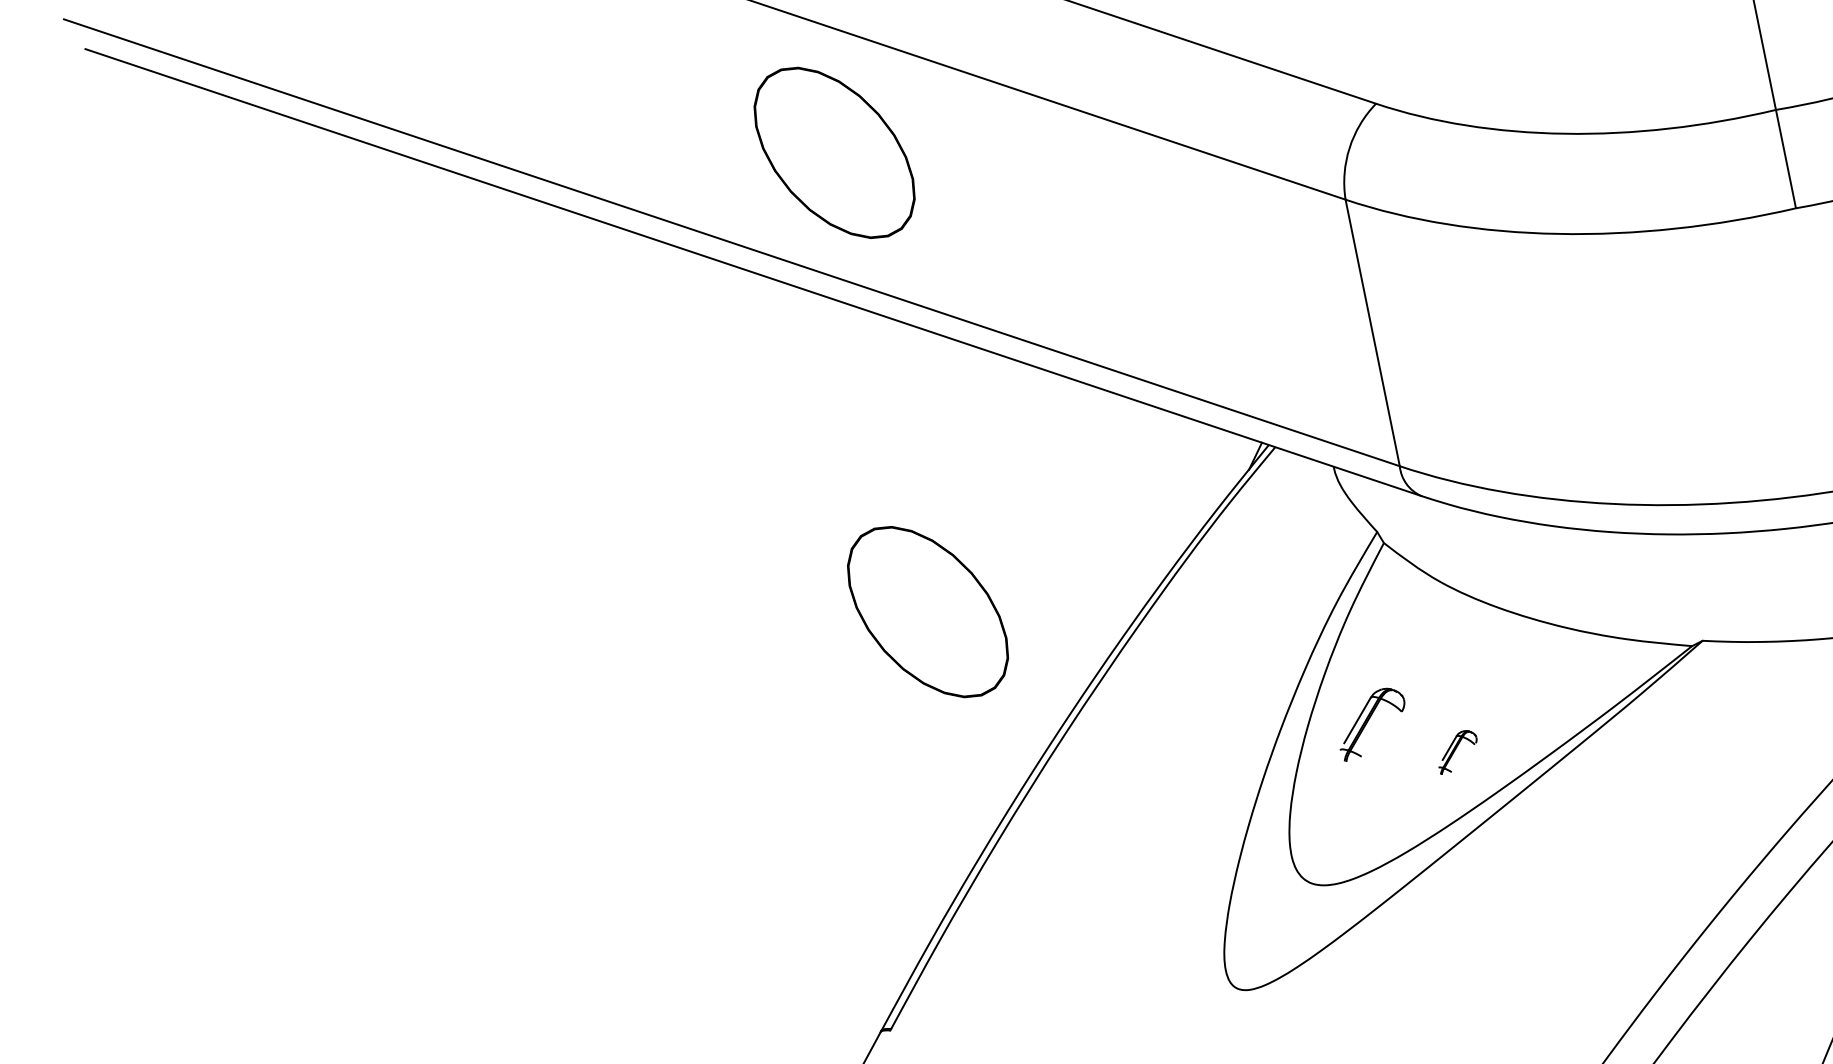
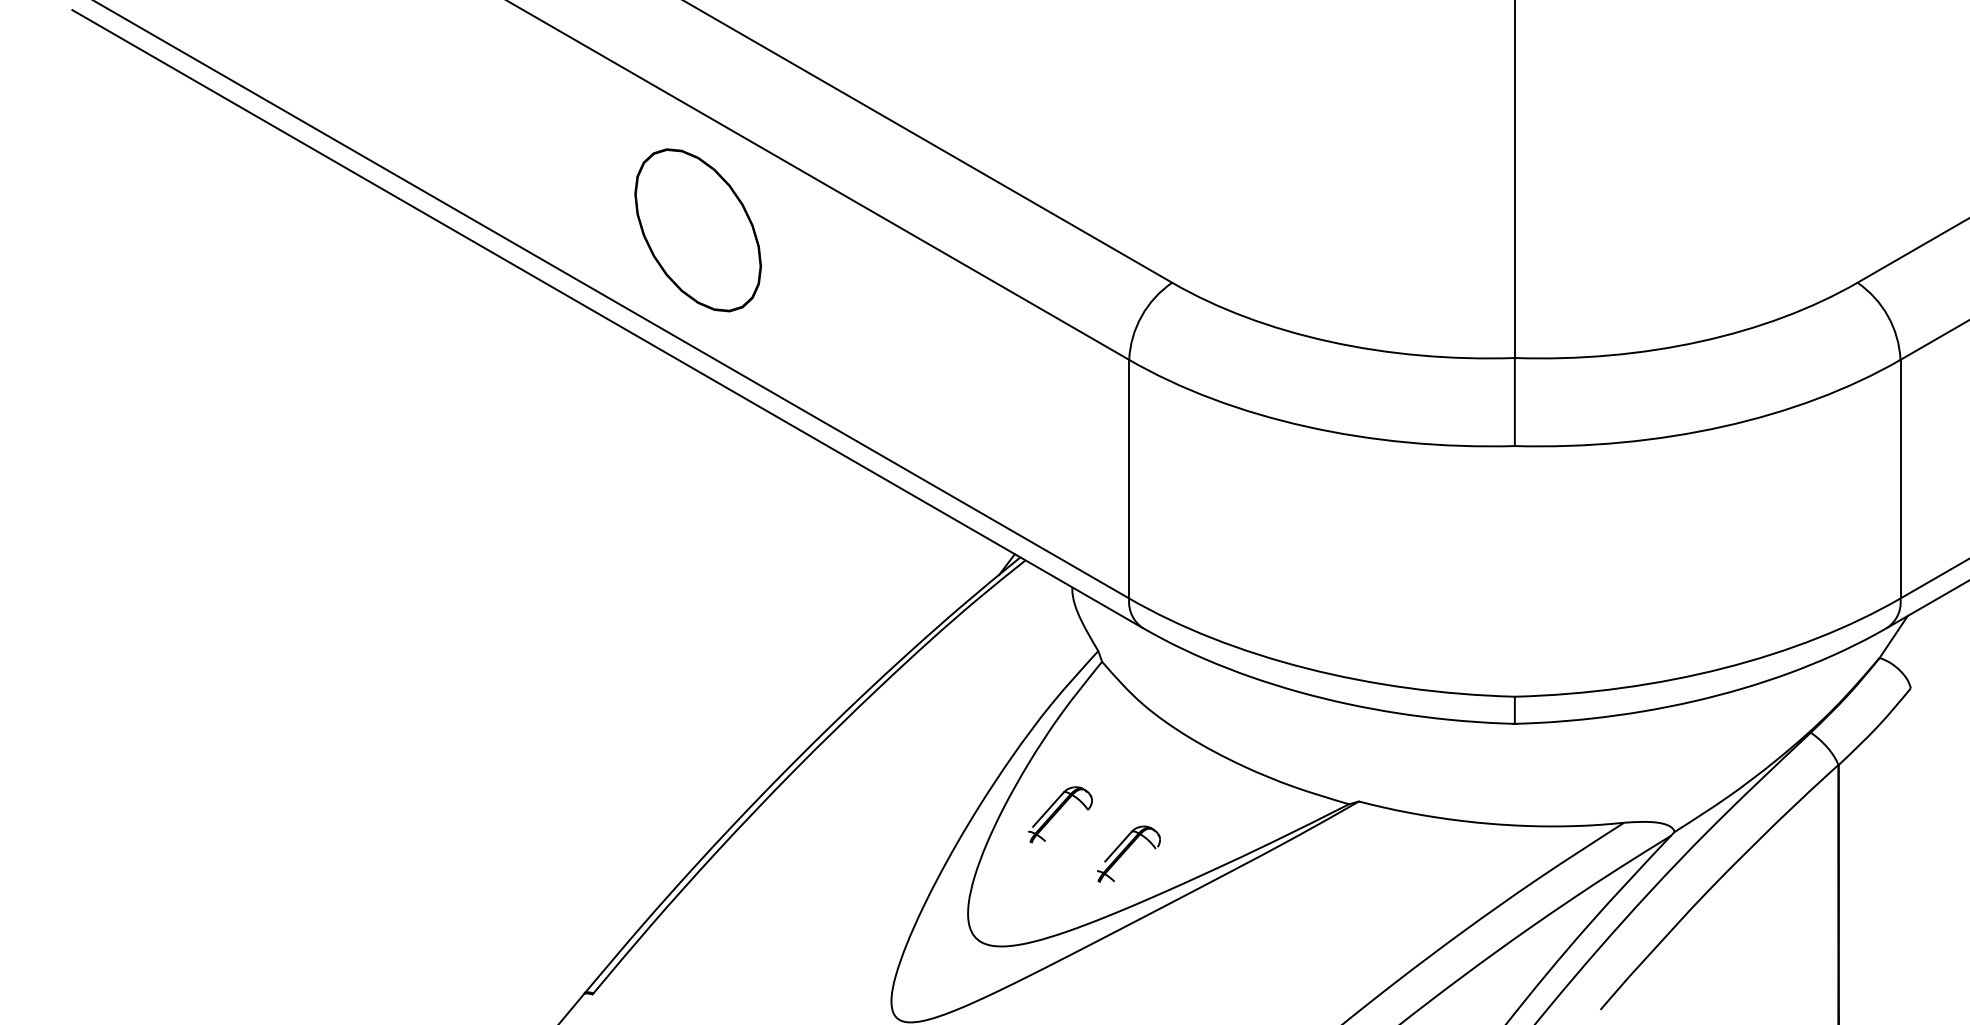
part: (927, 612) -> (697, 641), removed
part: (1456, 751) -> (1128, 853), size x1.67

